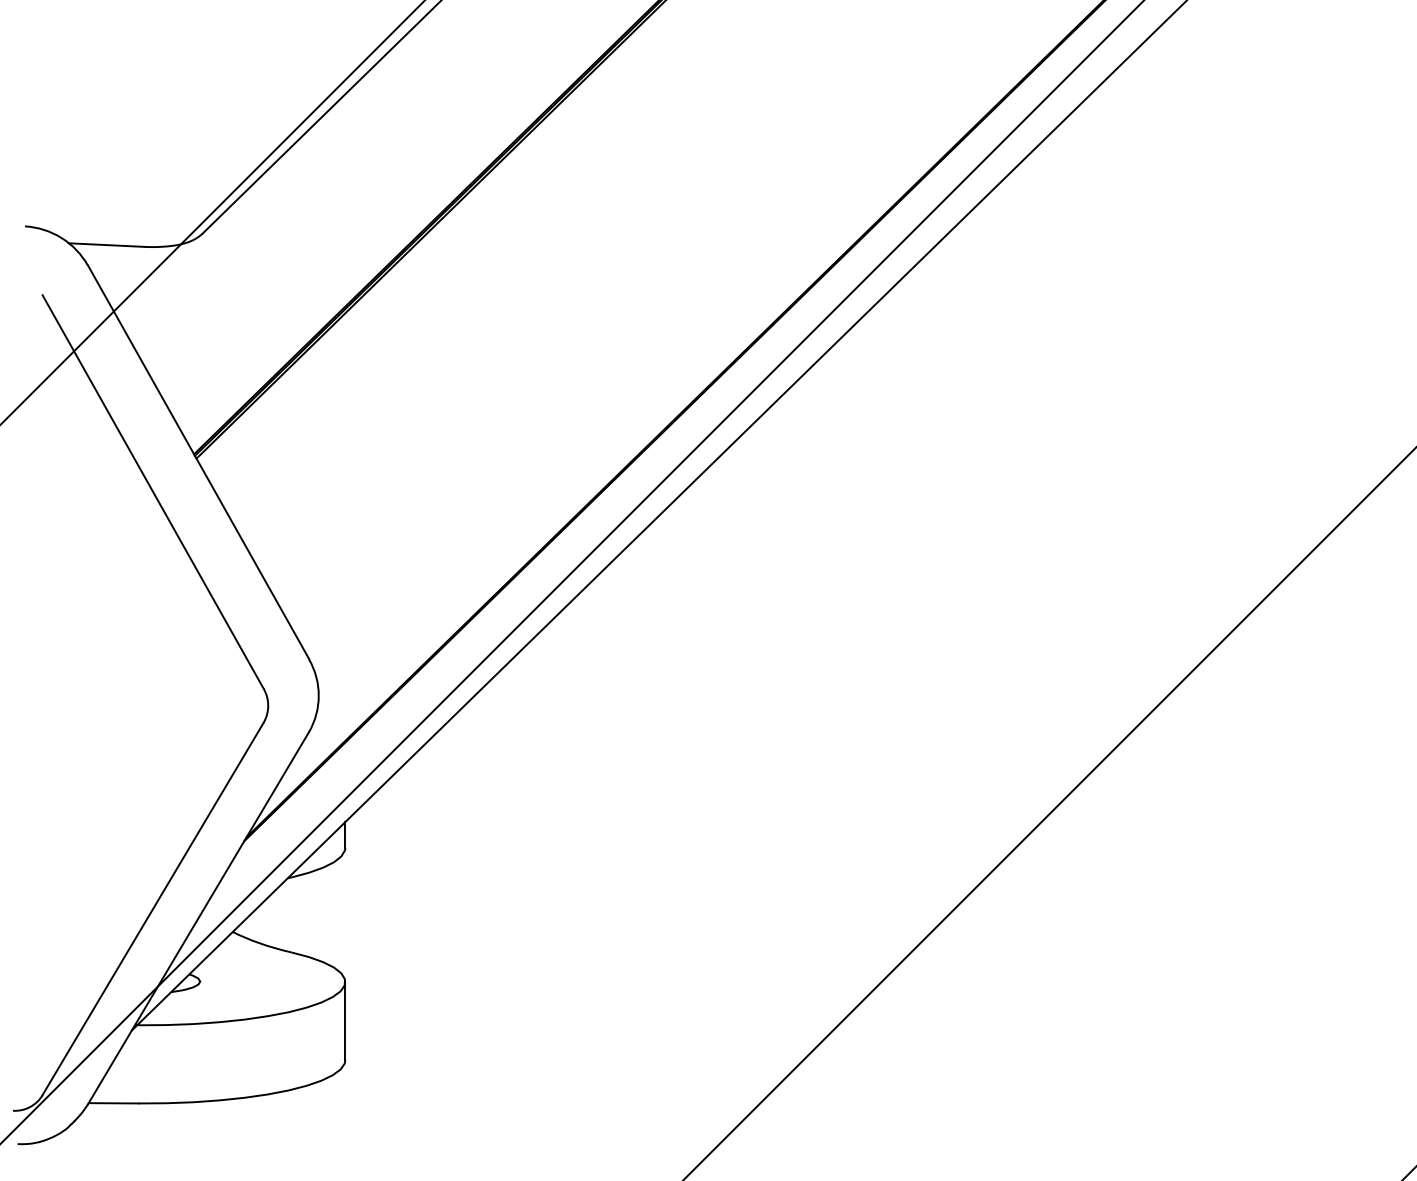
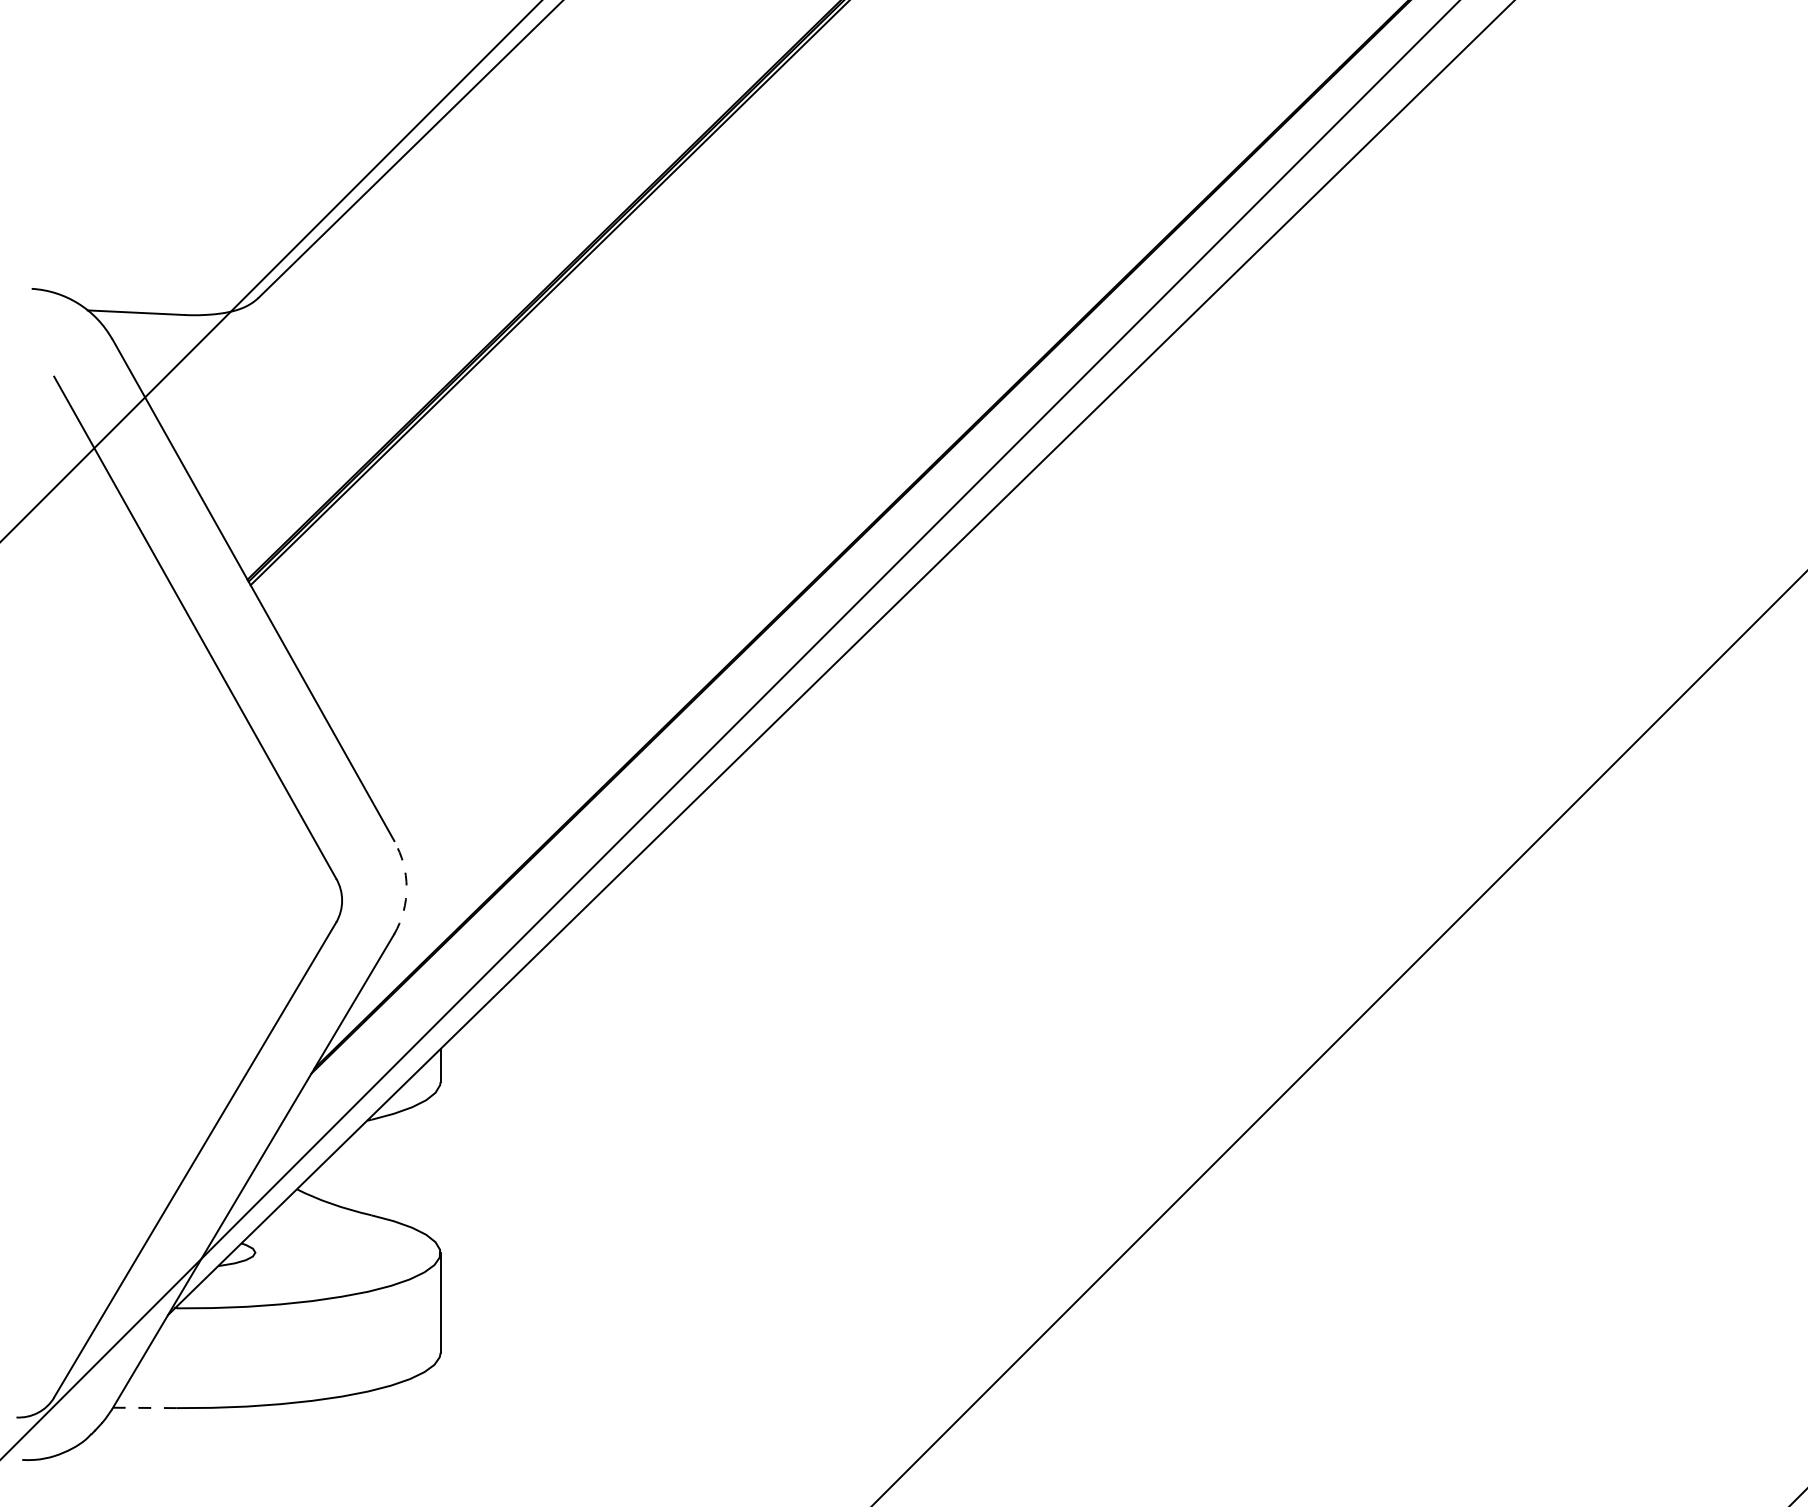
arc: (318, 695) -> (406, 887), solid -> dashed
line: (113, 1102) -> (144, 1407), solid -> dashed

